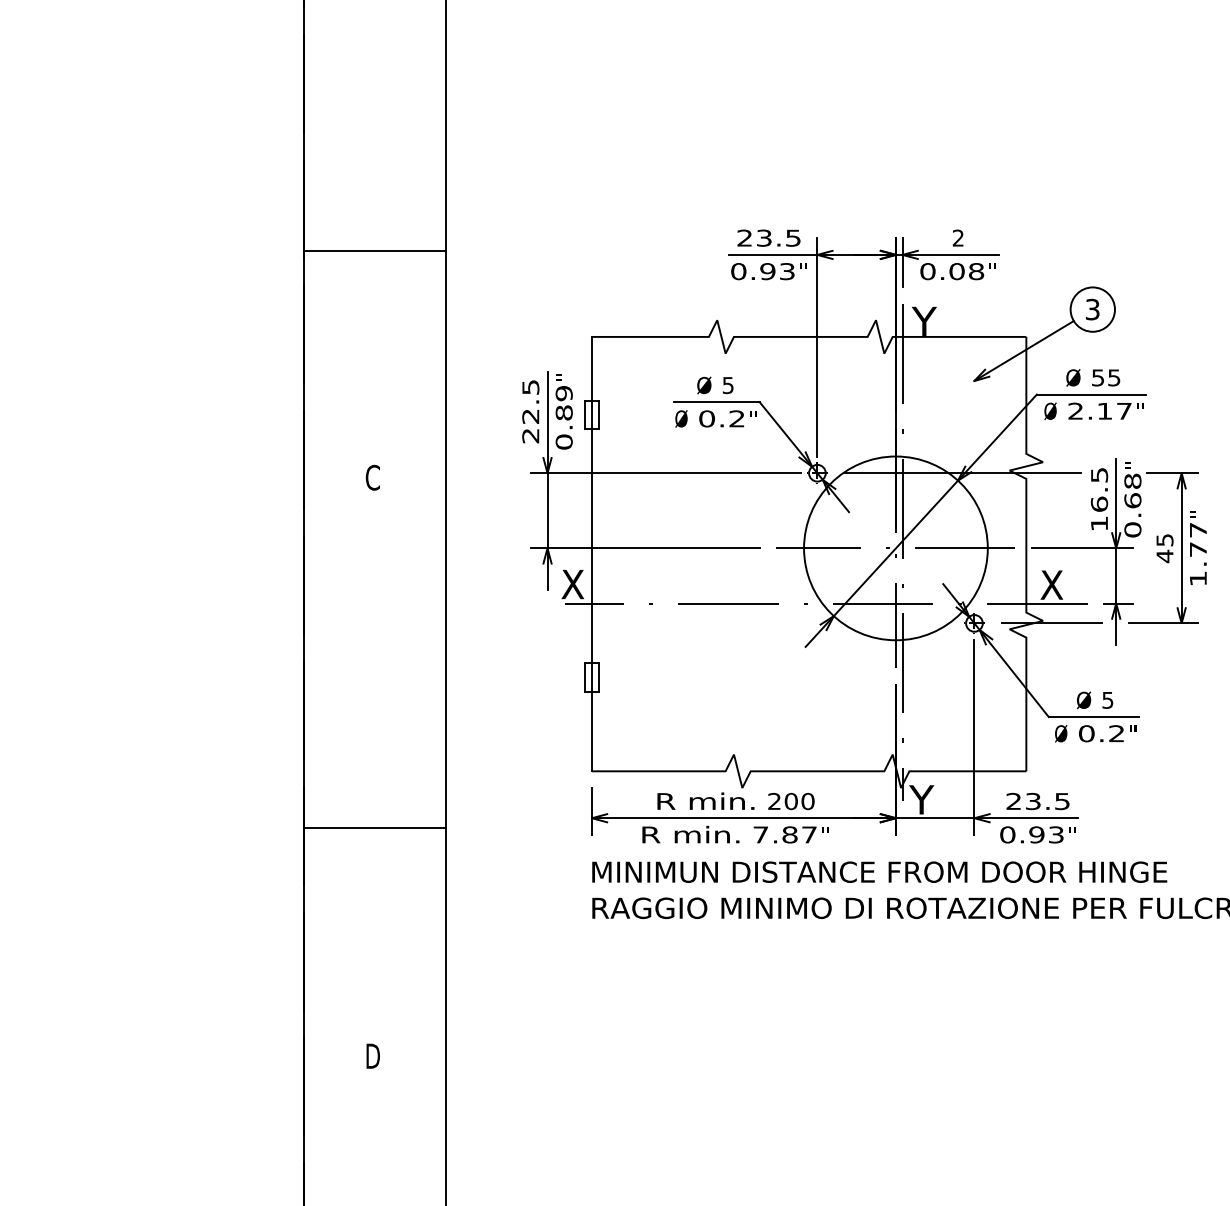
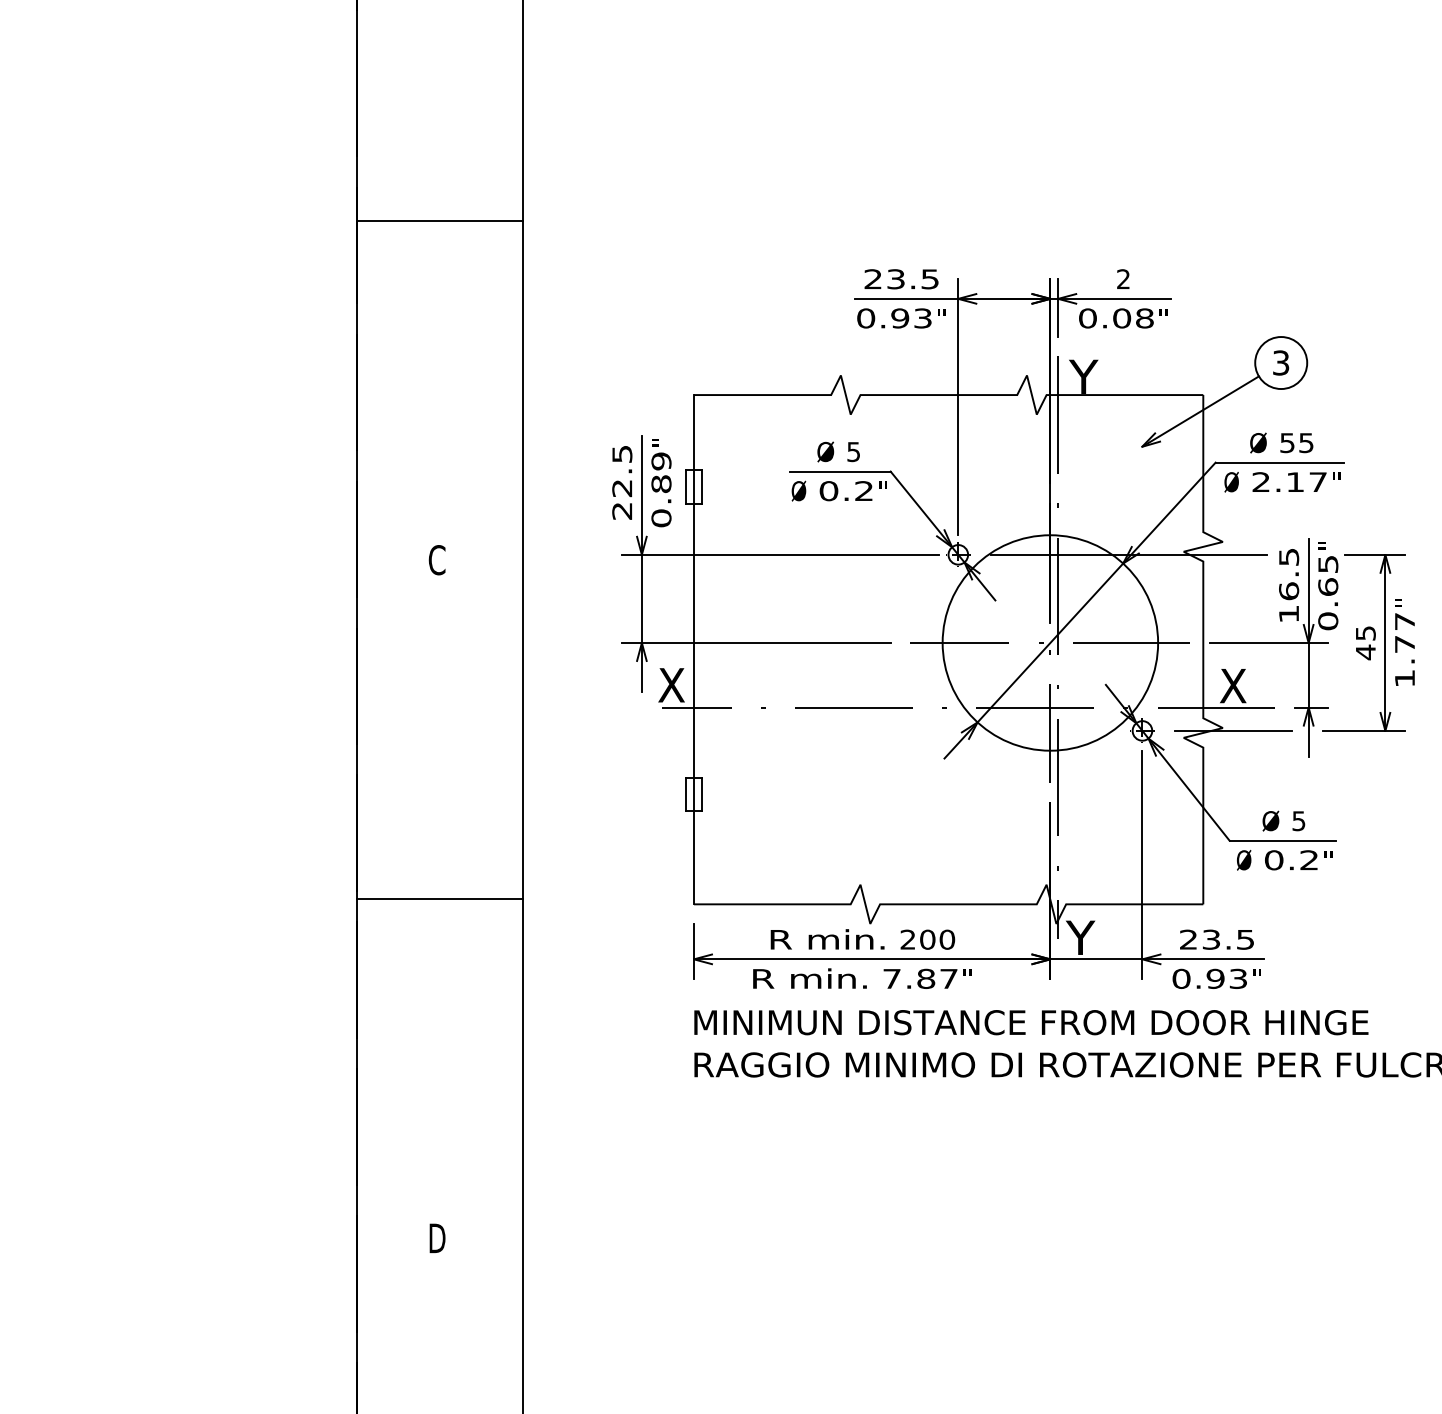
line: (374, 251) -> (439, 221), moved
text: (1133, 481) -> (1328, 564), 0.68 -> 0.65
line: (374, 827) -> (439, 899), moved

